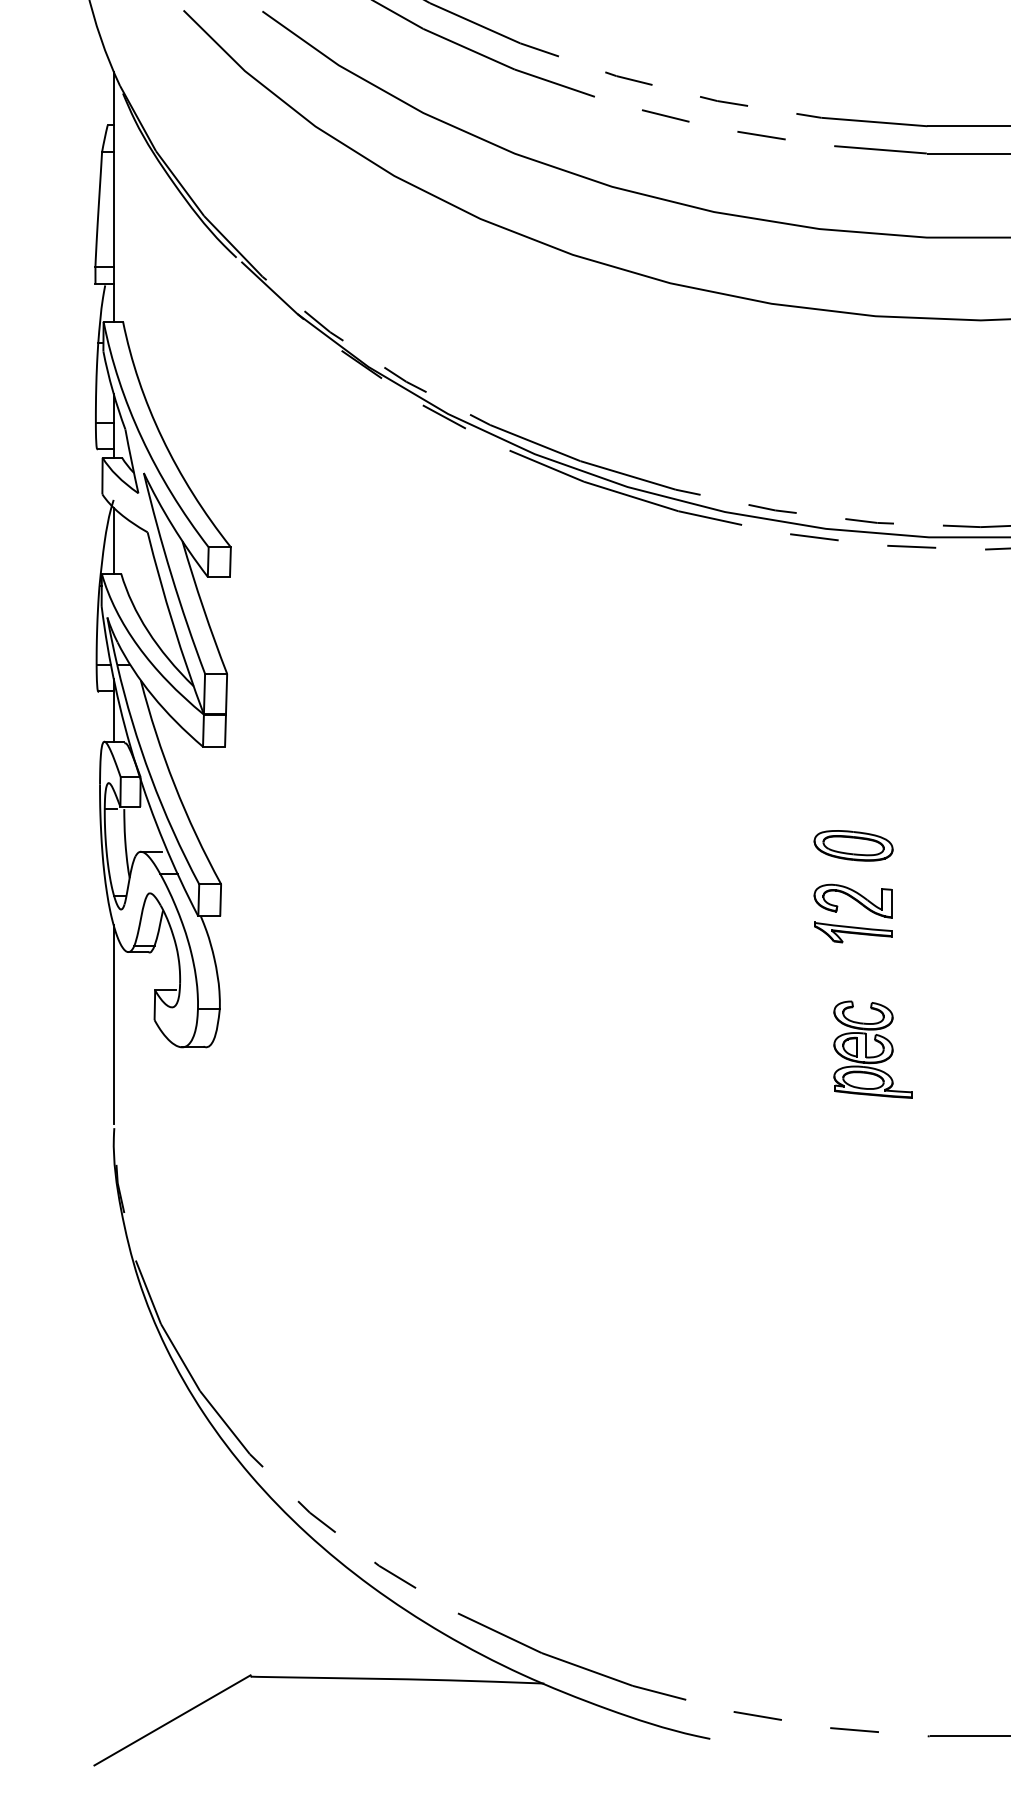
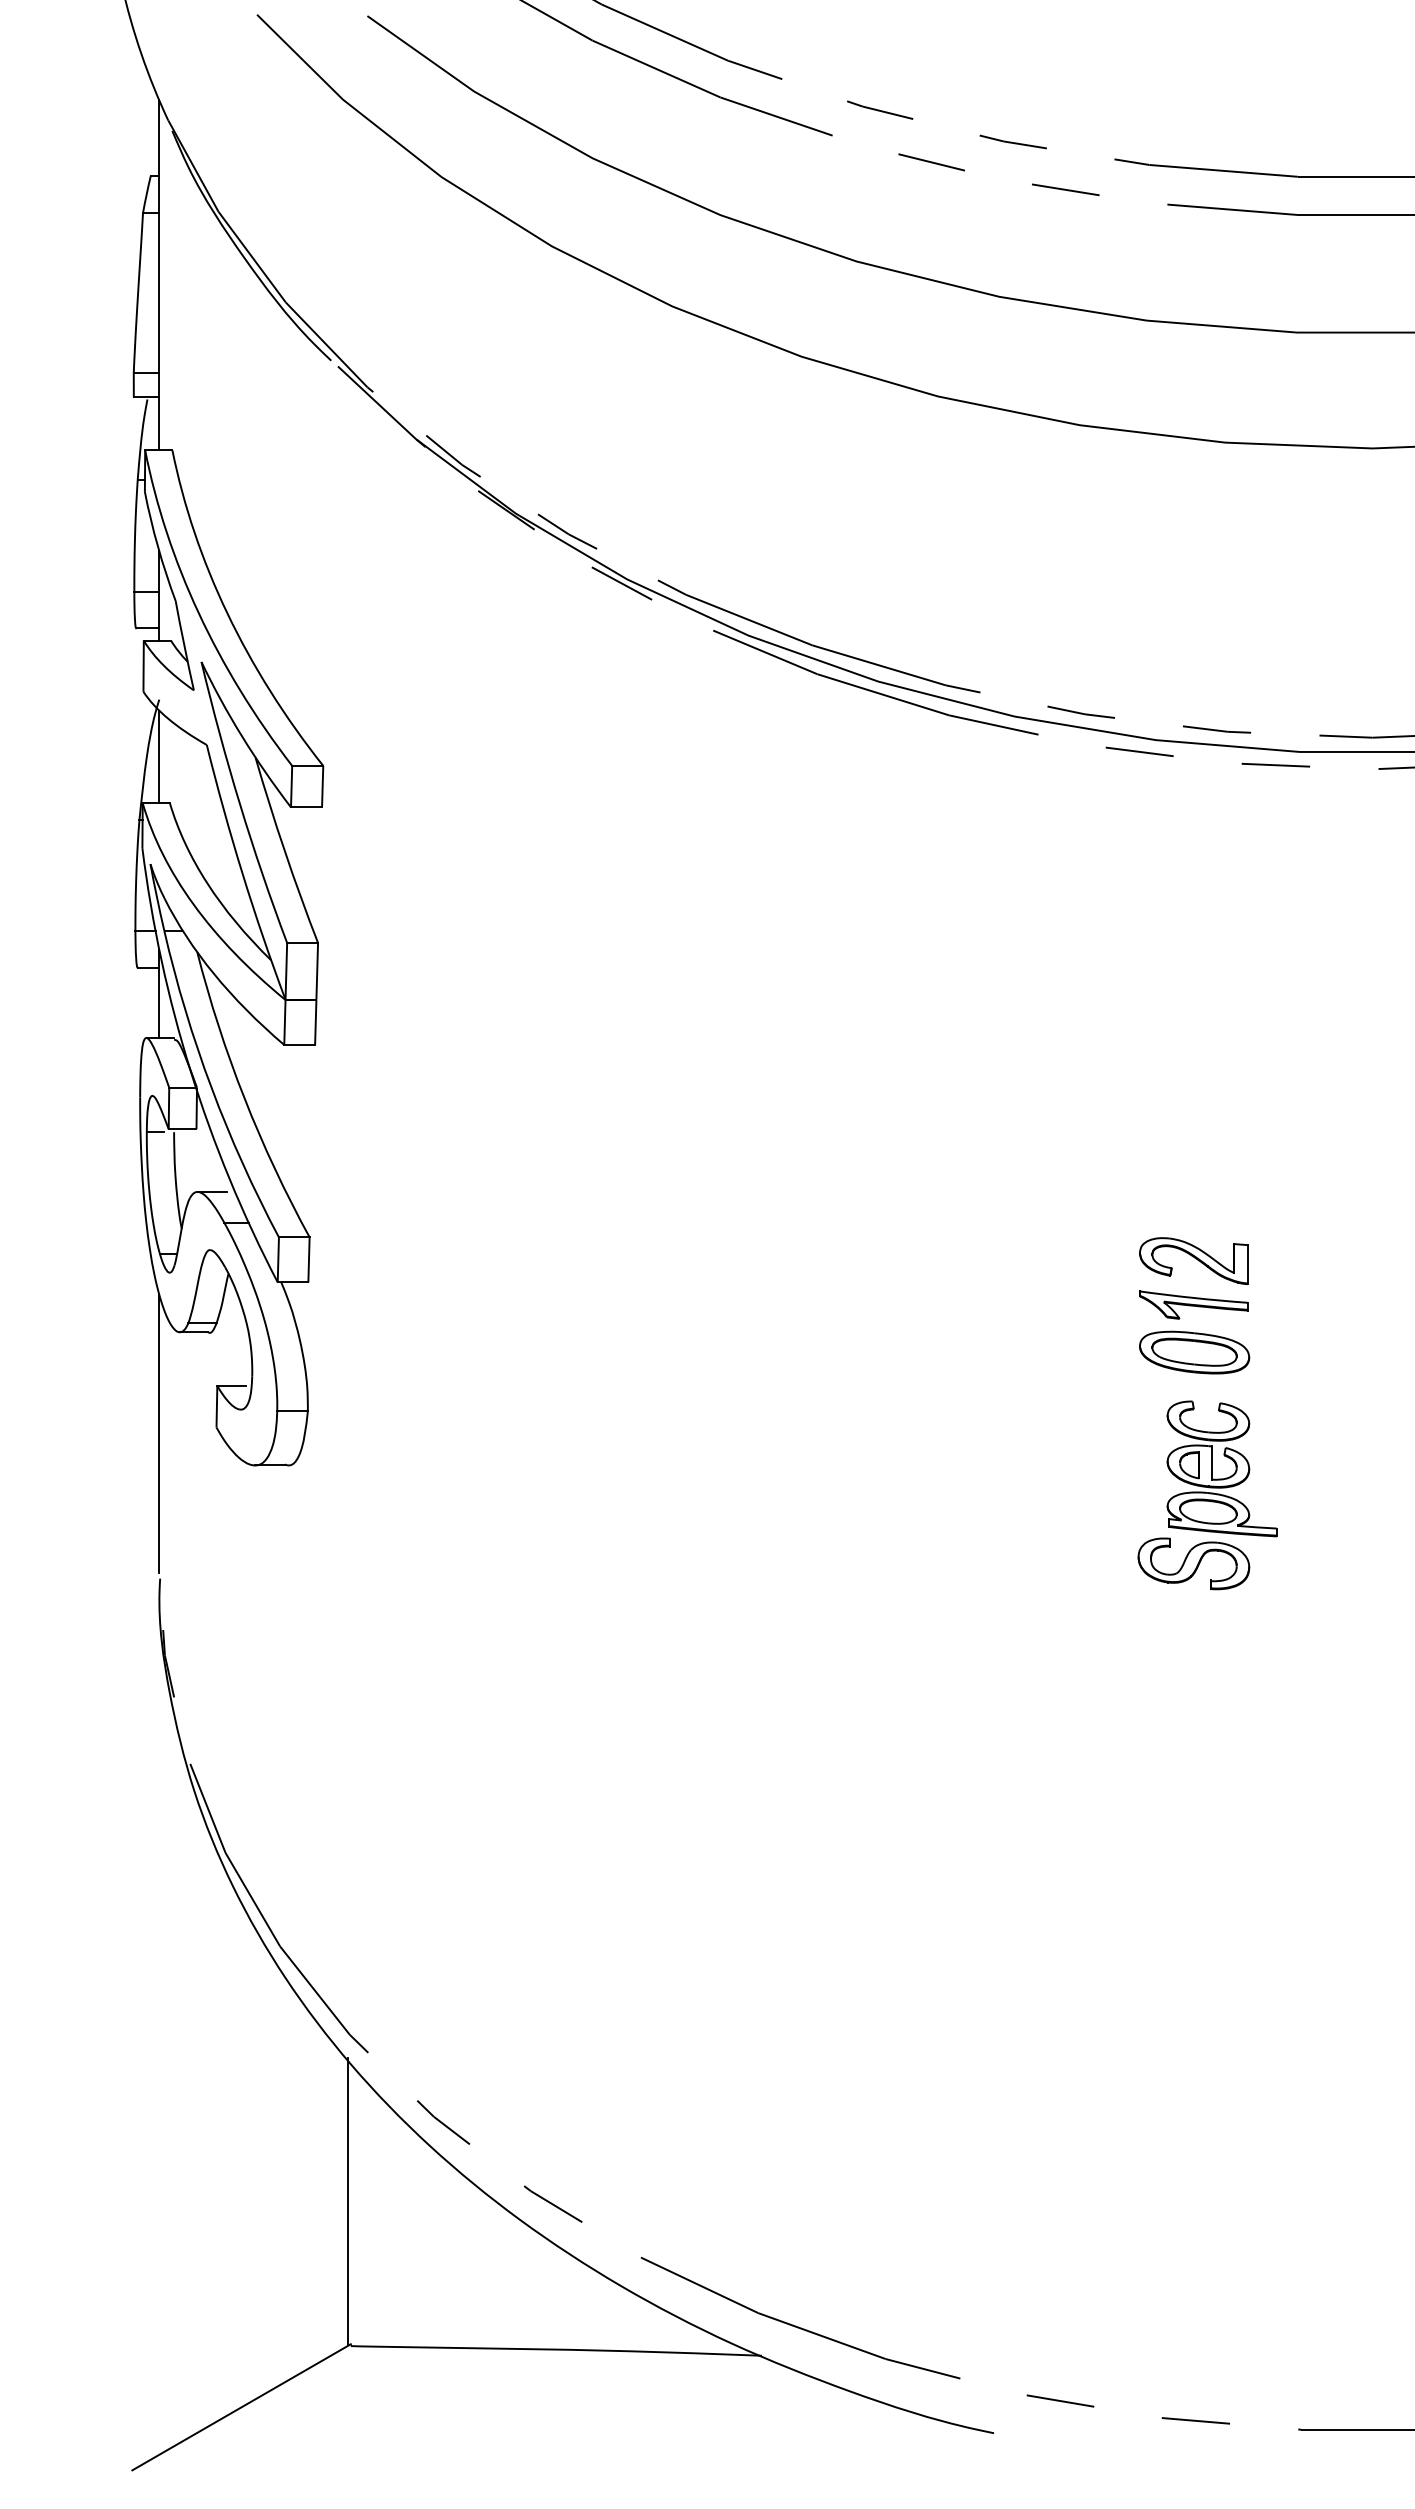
part: (853, 845) -> (1194, 1352), moved
part: (852, 1117) -> (1193, 1563), added
line: (248, 1573) -> (348, 2201), added

